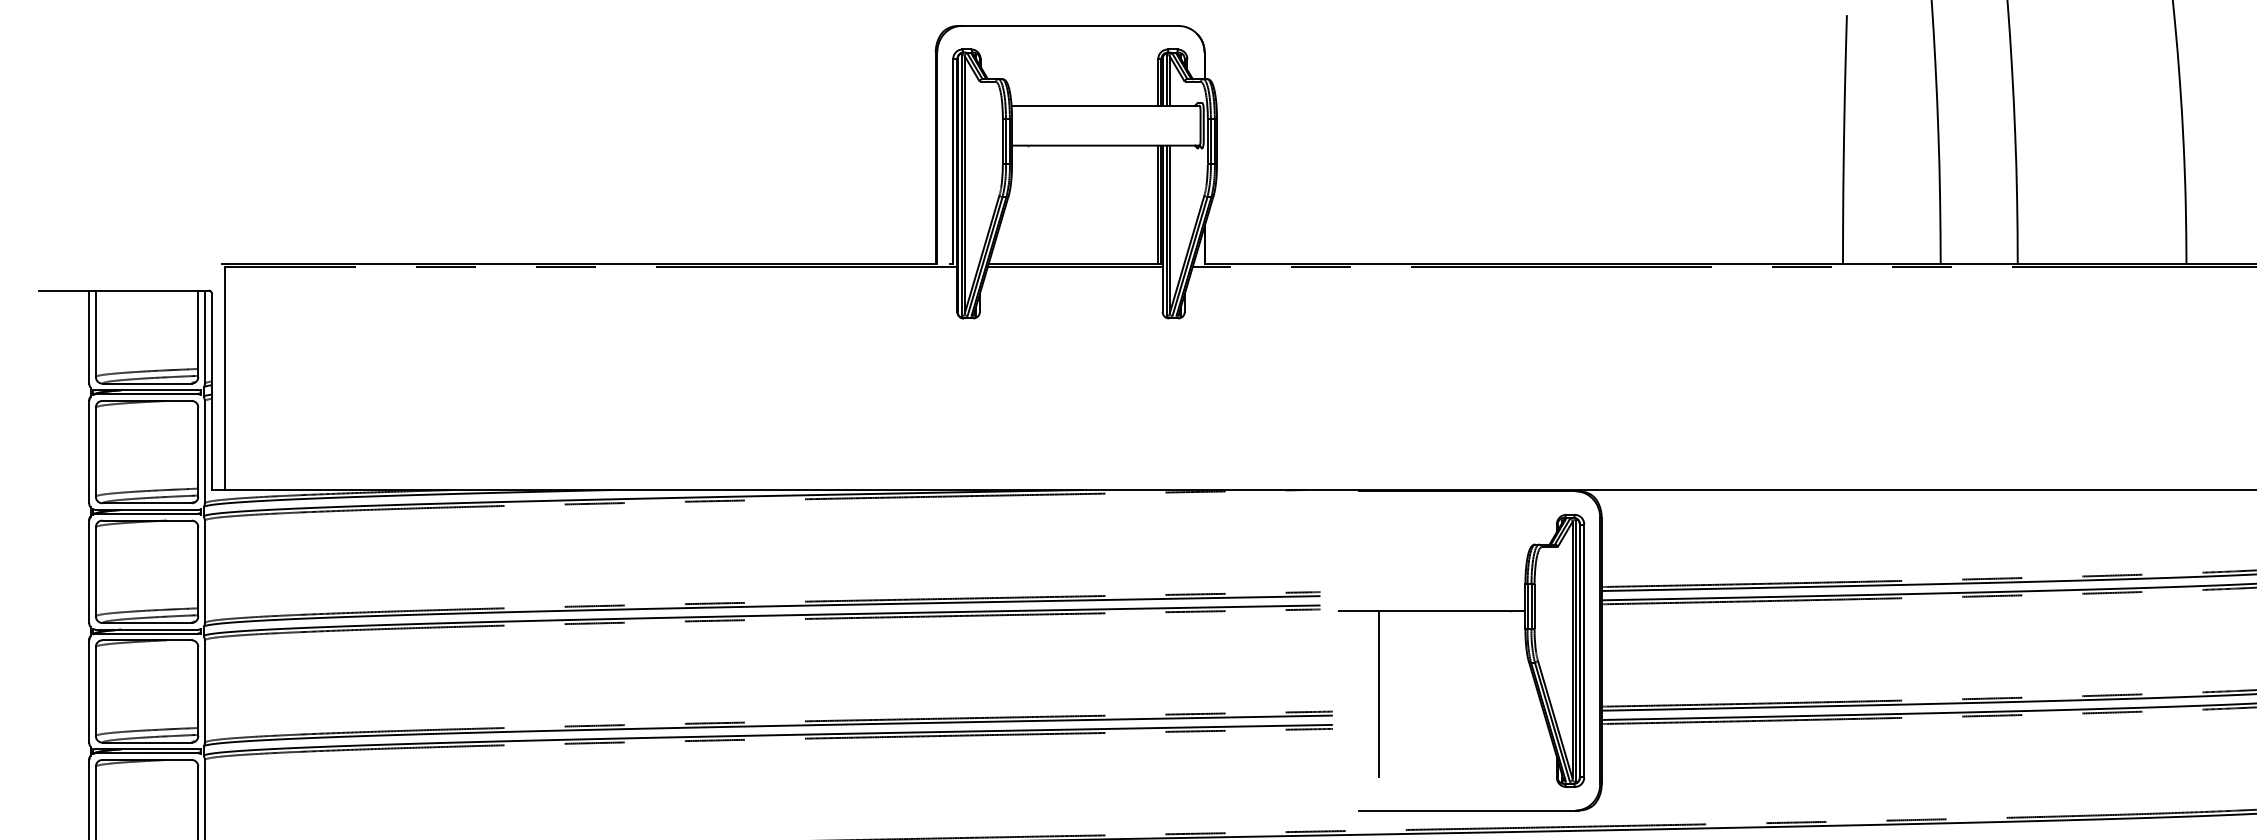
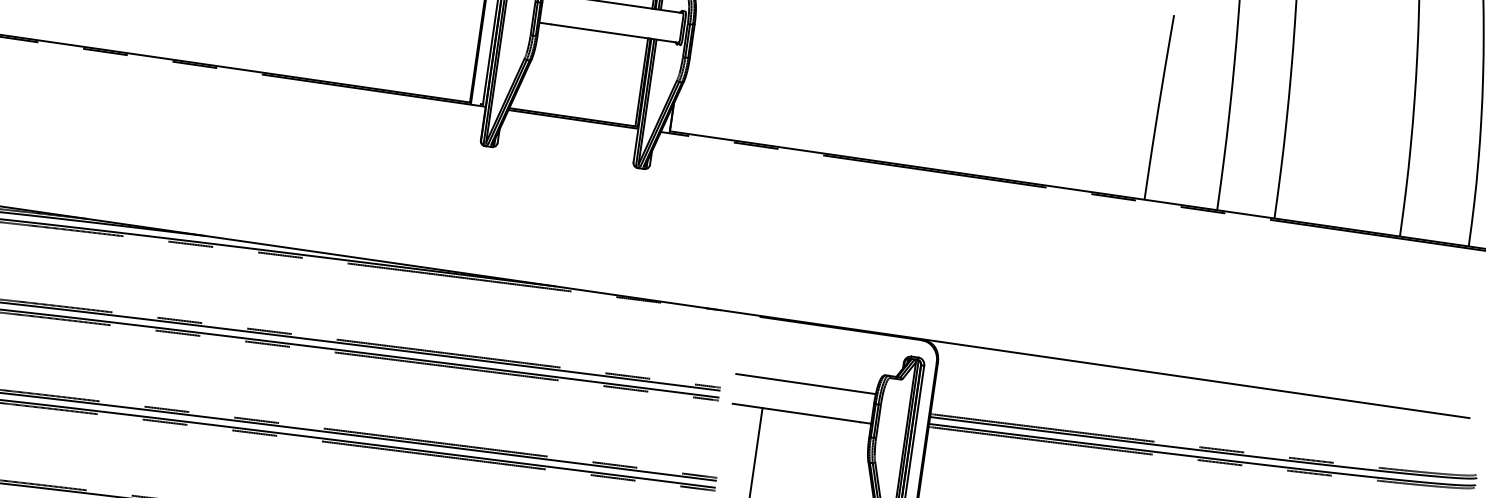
line: (1431, 571) -> (805, 384), added

